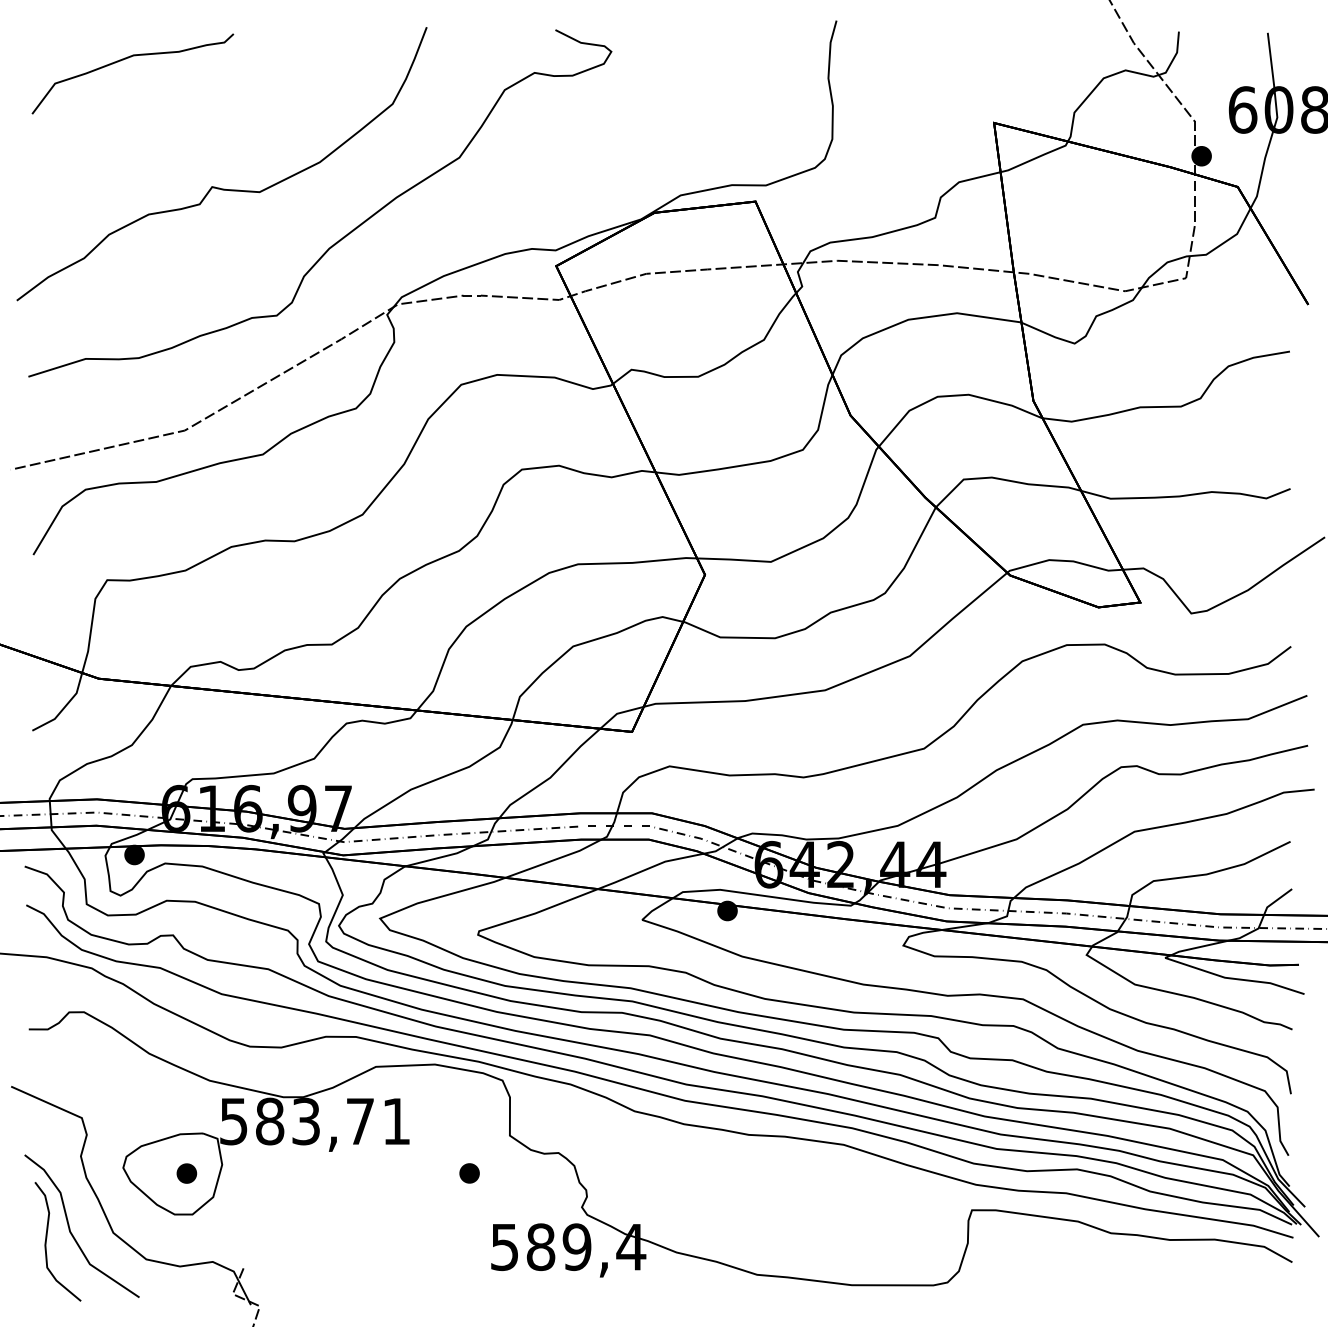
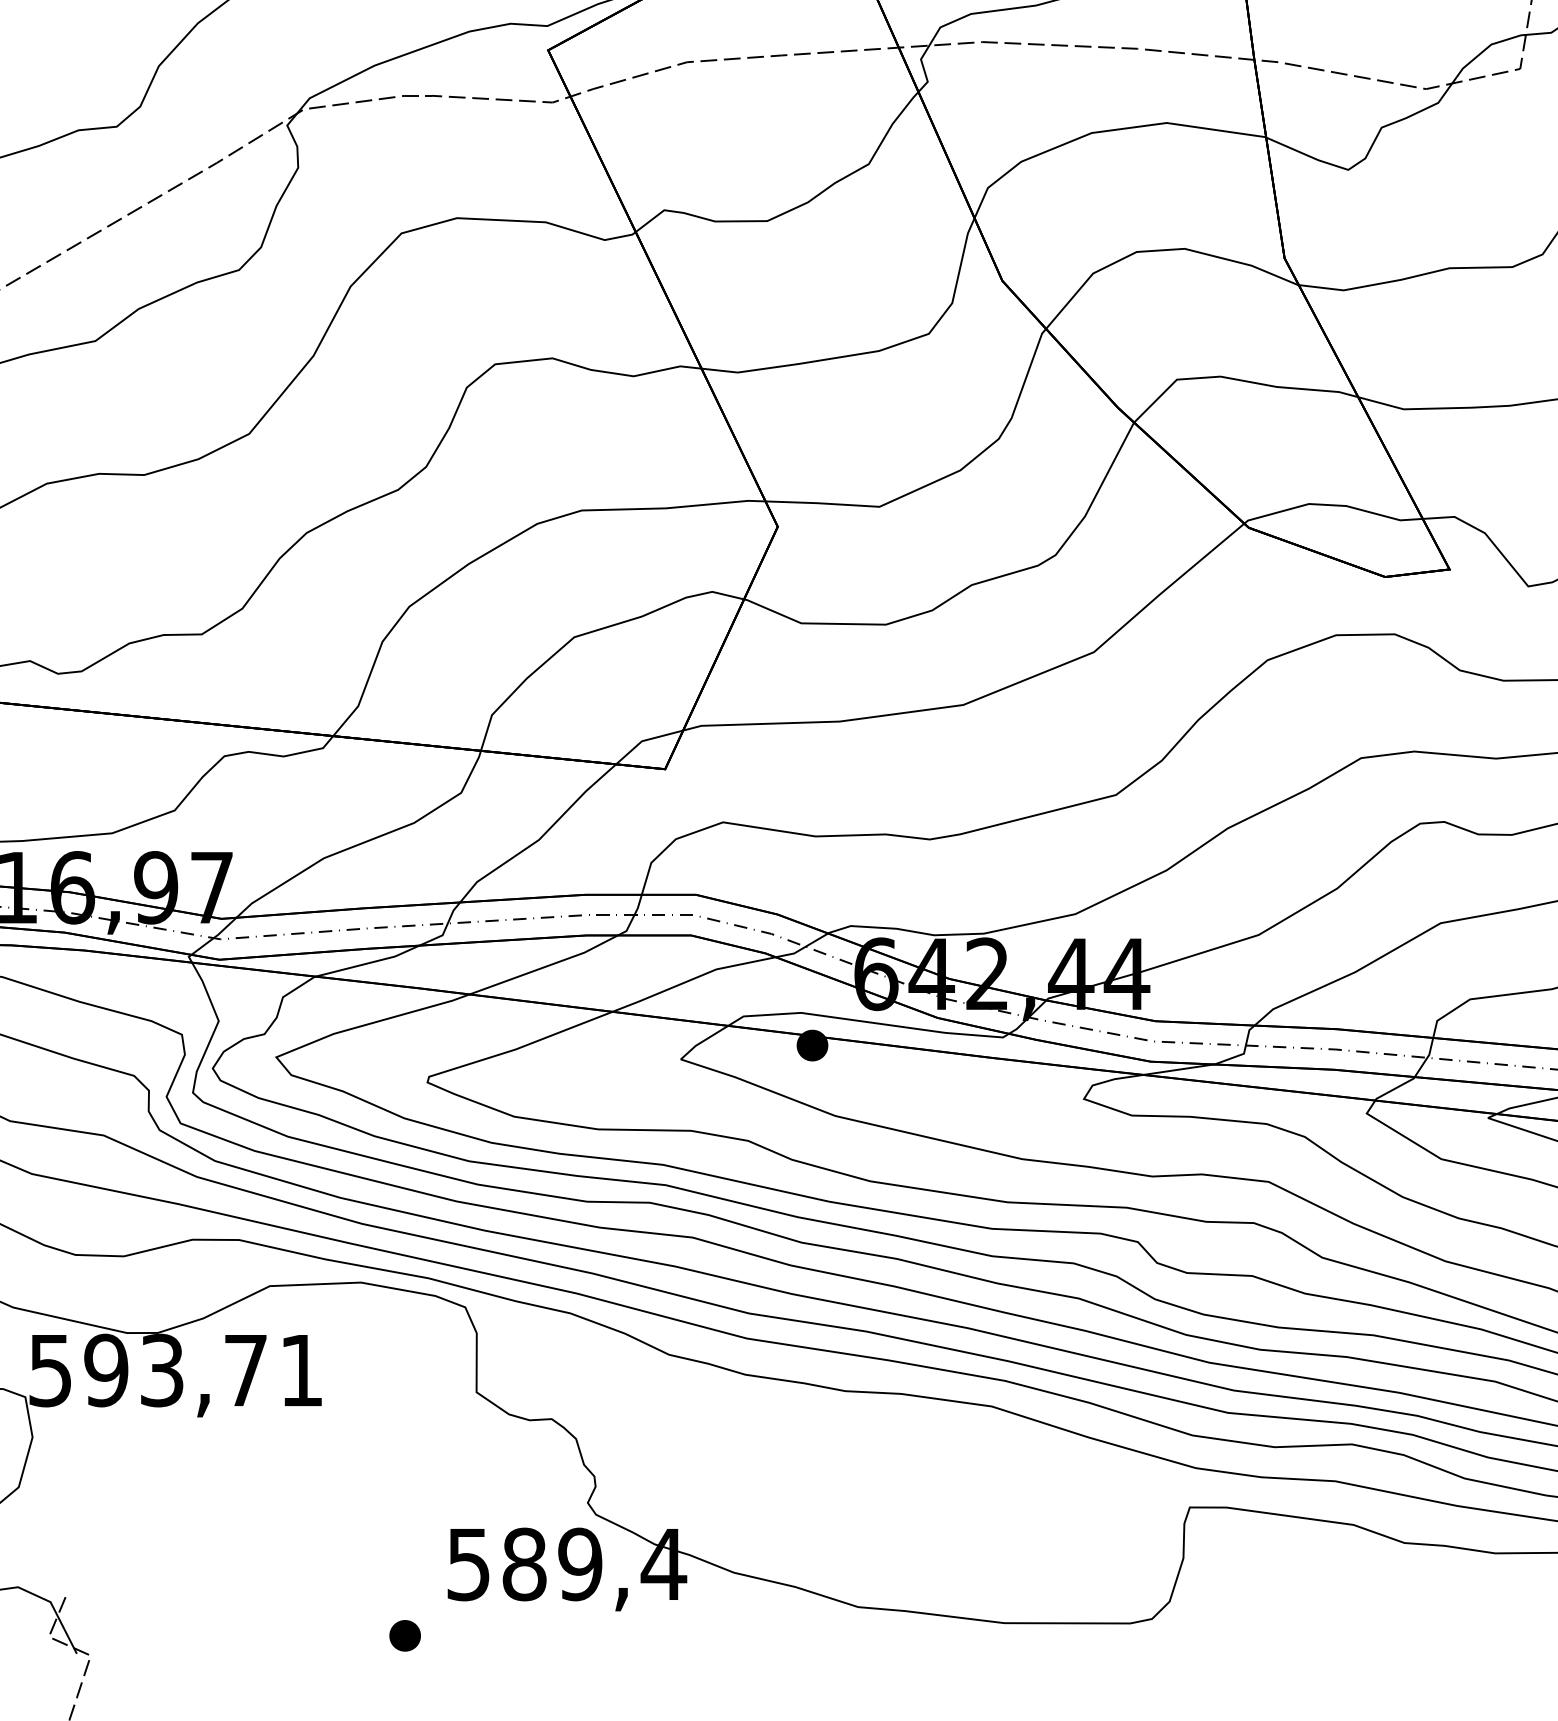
text: (269, 1121) -> (105, 1370), 583,71 -> 593,71
part: (469, 1173) -> (404, 1635), moved

